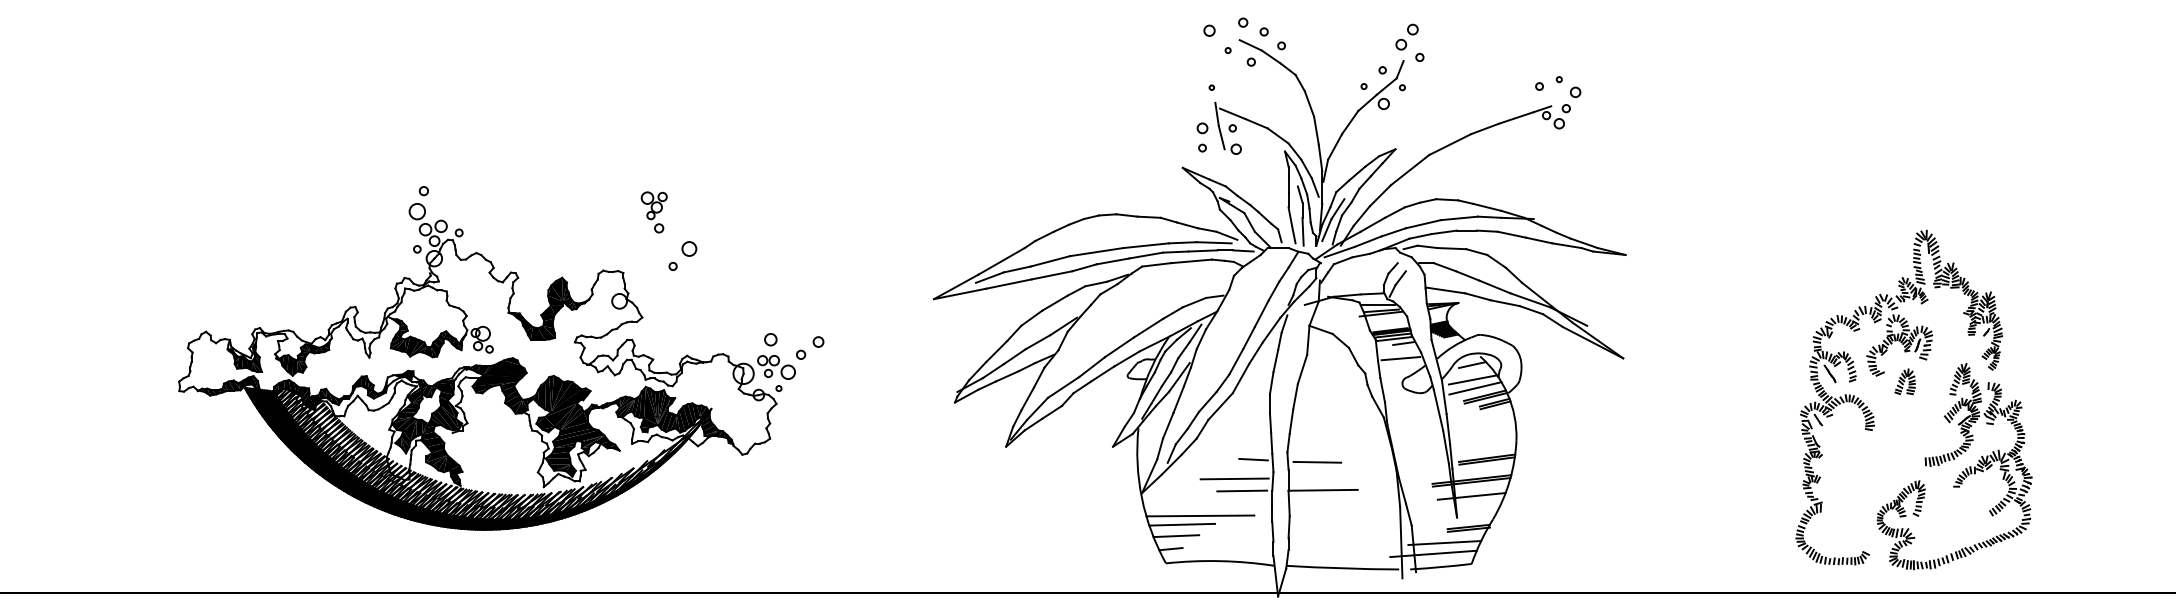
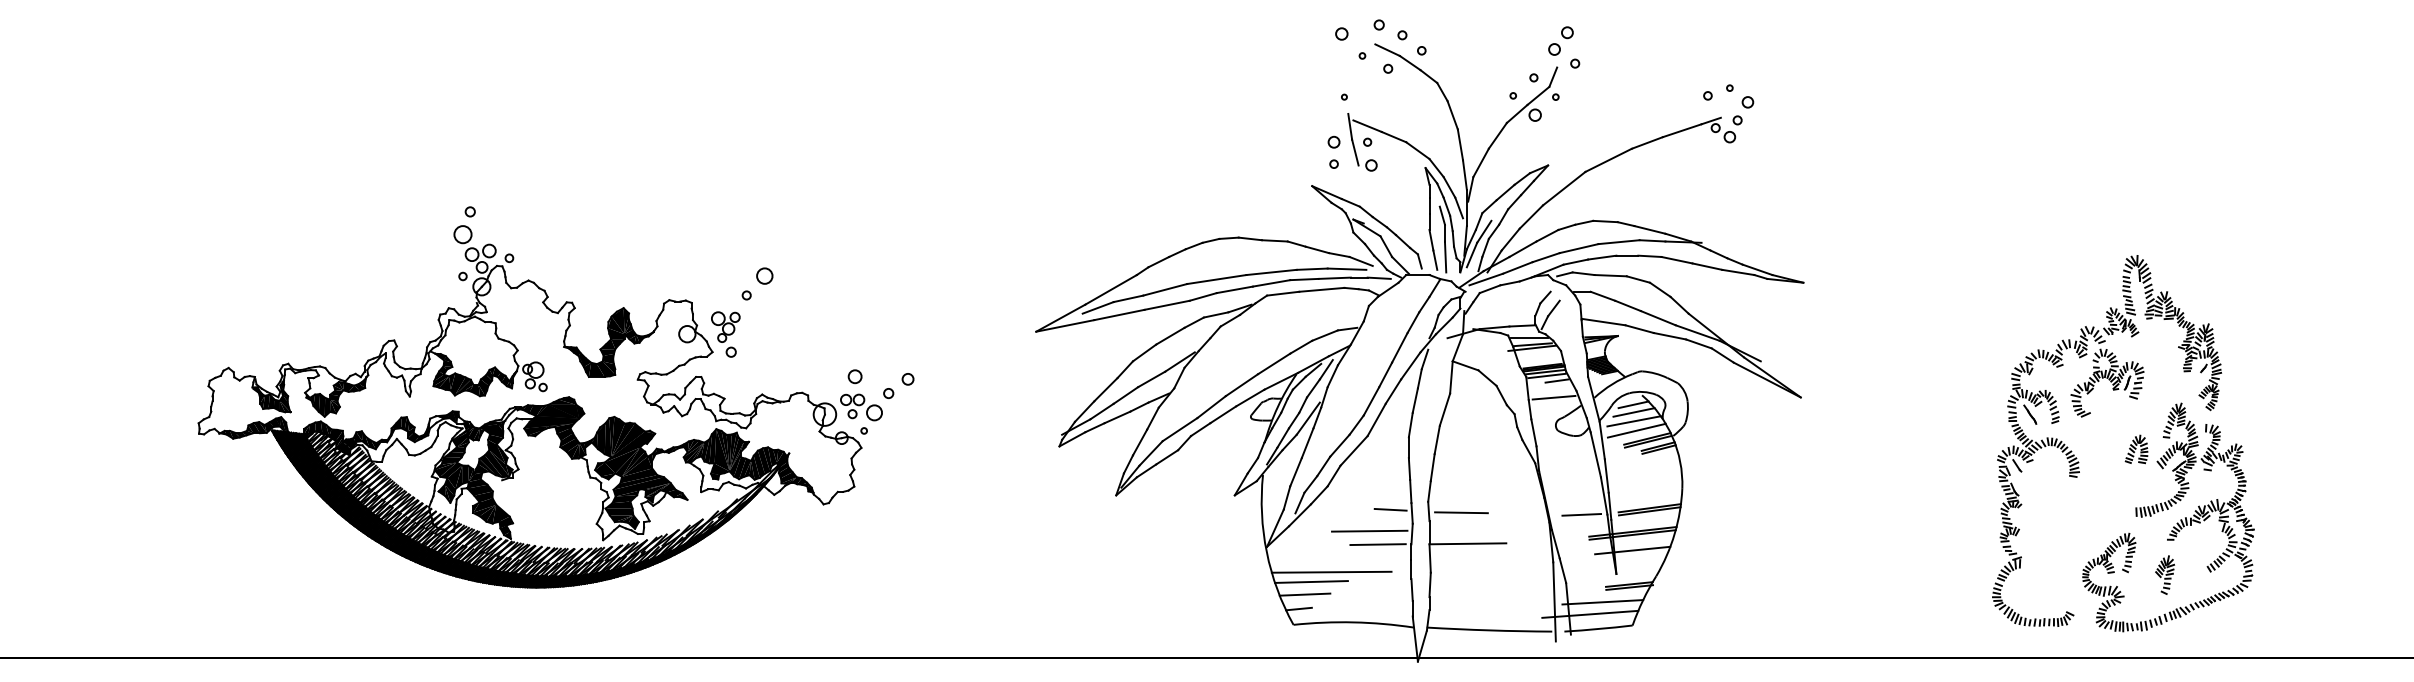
part: (653, 212) -> (725, 334), moved
line: (1472, 371) -> (1633, 412), added
part: (1905, 381) -> (2136, 449), moved
line: (1425, 463) -> (1581, 514), added
part: (1951, 517) -> (2165, 574), added

